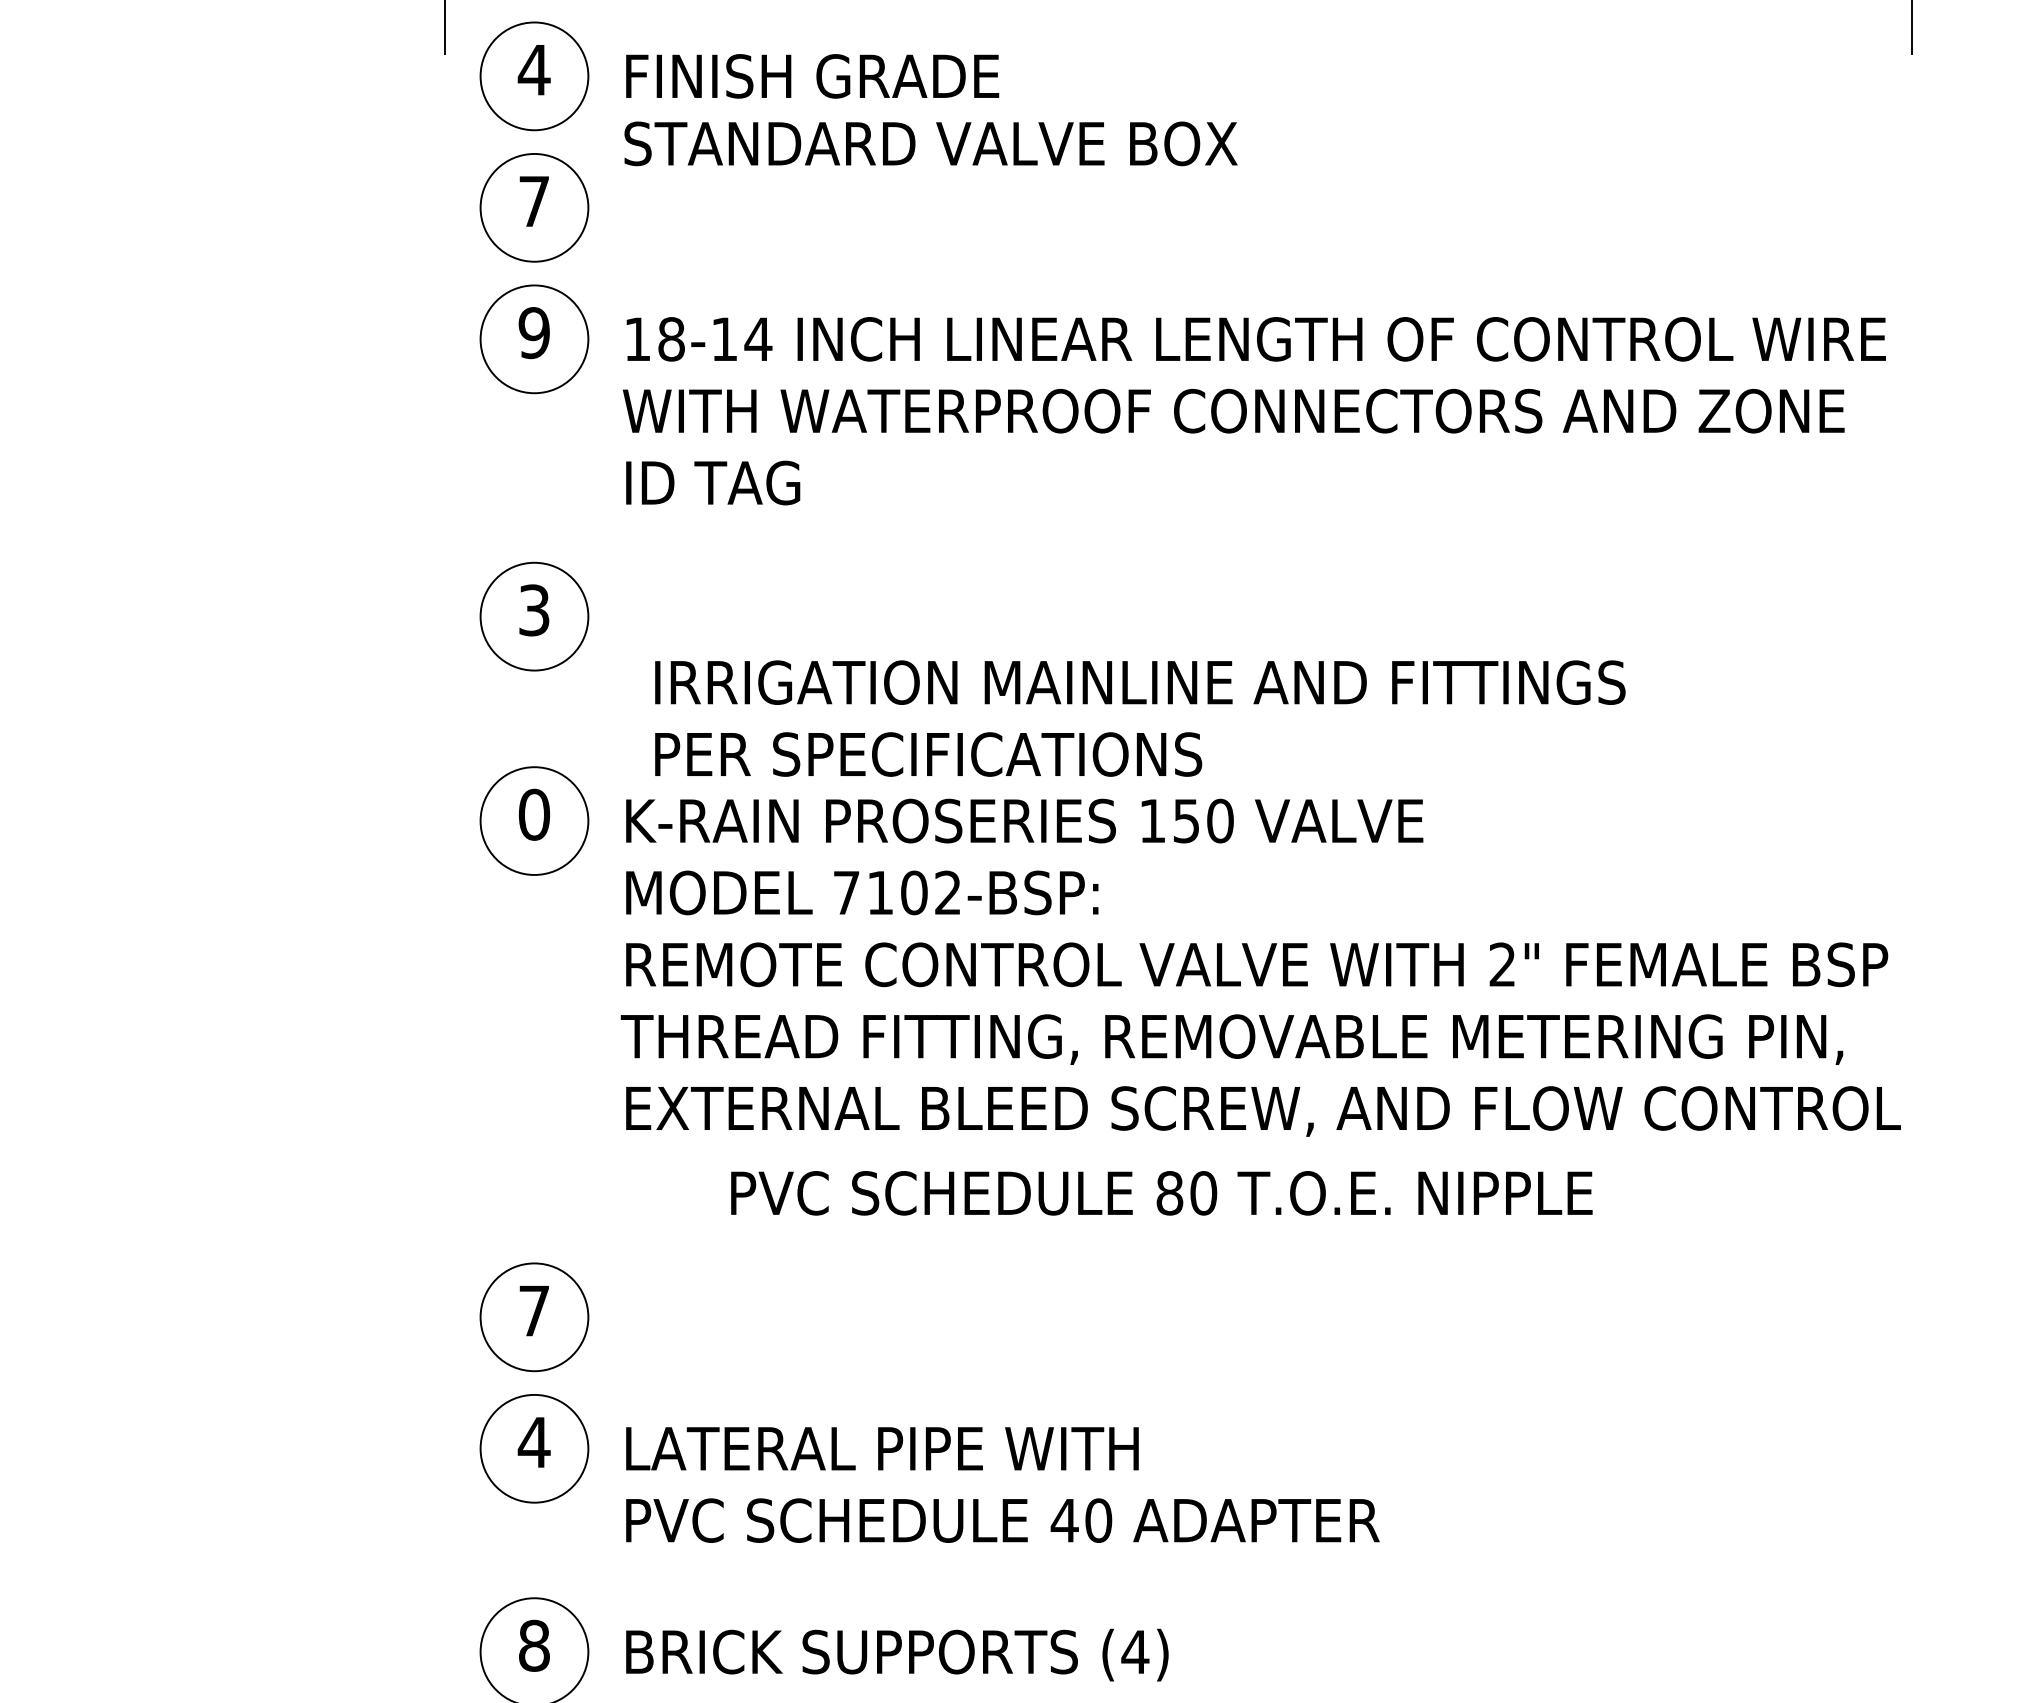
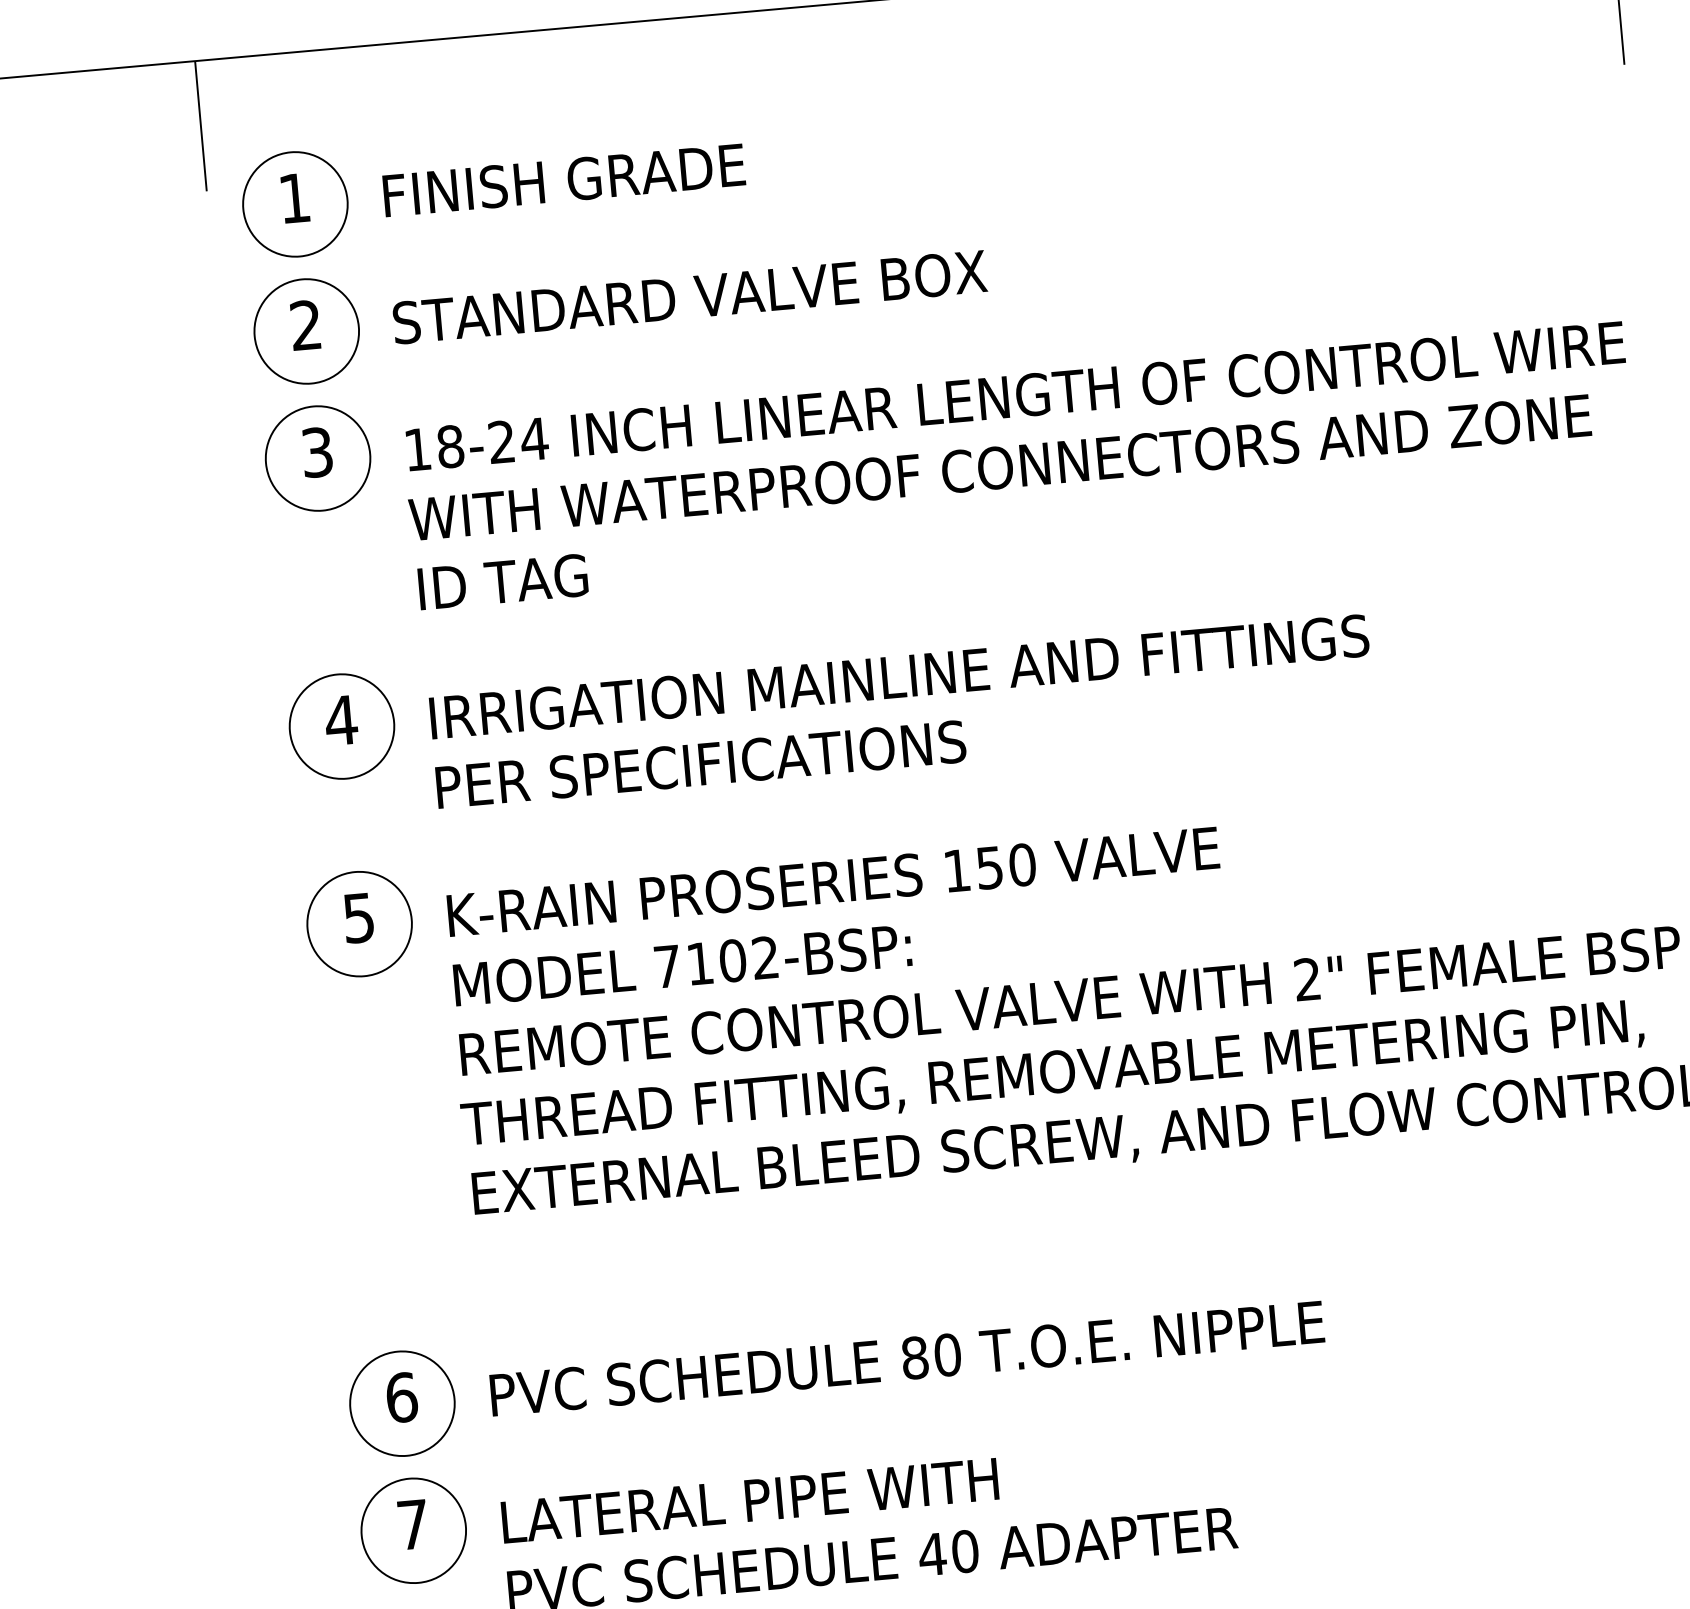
text: (533, 70) -> (293, 198), 4 -> 1
text: (930, 143) -> (689, 296), moved
text: (533, 200) -> (305, 324), 7 -> 2
text: (533, 332) -> (316, 452), 9 -> 3
text: (723, 338) -> (500, 441), 18-14 -> 18-24
text: (533, 610) -> (340, 720), 3 -> 4
text: (1140, 718) -> (902, 711), moved
text: (534, 814) -> (359, 917), 0 -> 5
text: (1161, 1193) -> (906, 1358), moved
text: (534, 1311) -> (401, 1398), 7 -> 6
text: (533, 1442) -> (412, 1524), 4 -> 7

